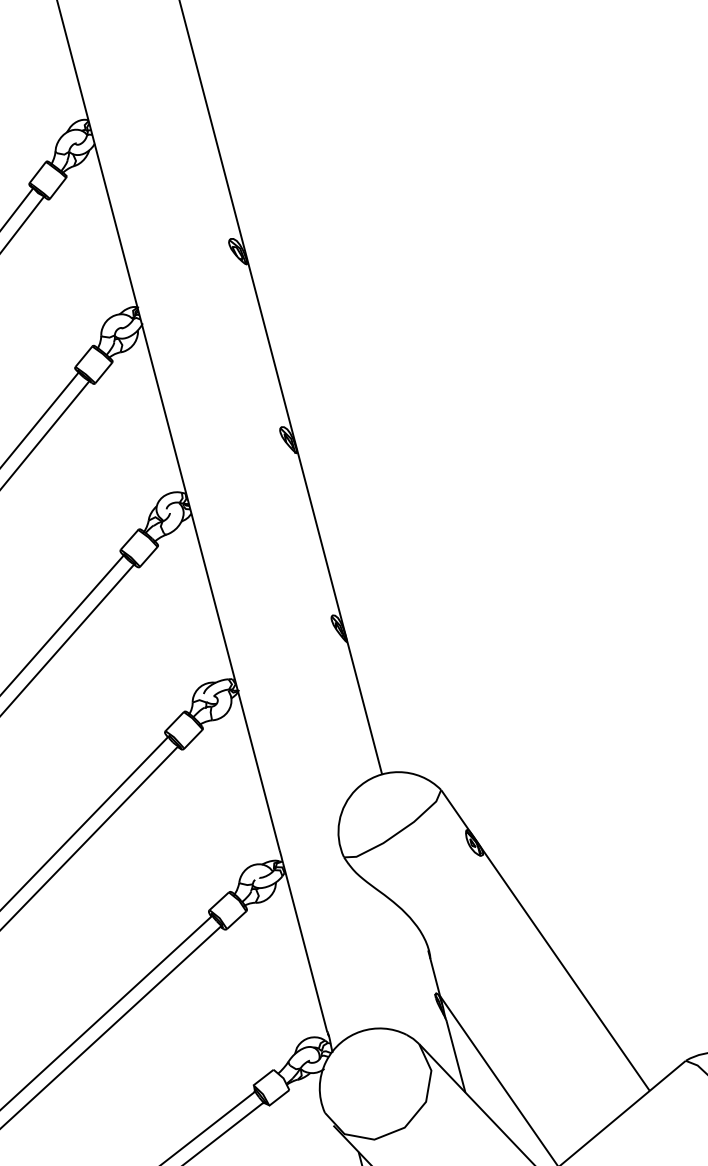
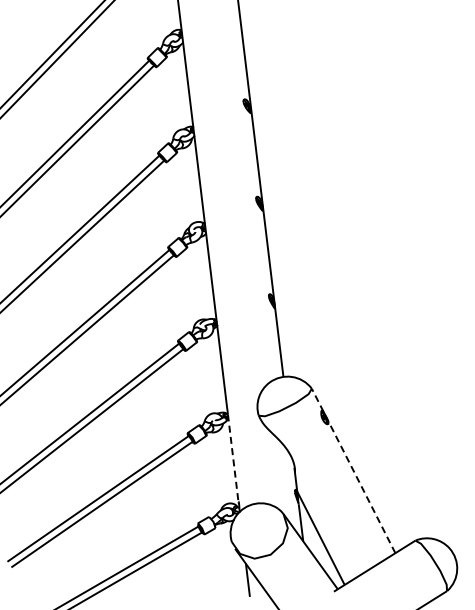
line: (545, 939) -> (353, 470), solid -> dashed
line: (305, 948) -> (233, 458), solid -> dashed

